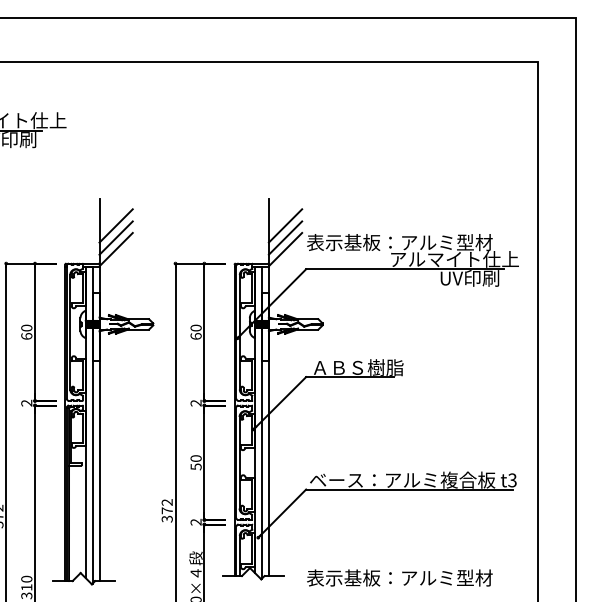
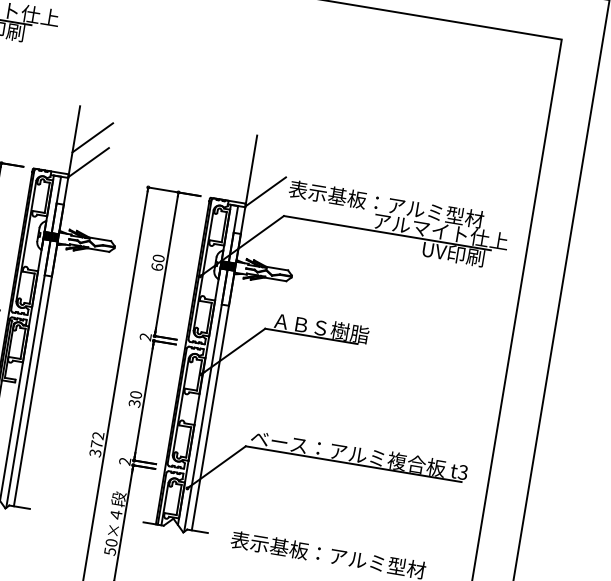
line: (285, 225) -> (269, 166), removed
line: (115, 237) -> (90, 149), removed
line: (285, 237) -> (267, 179), removed
text: (195, 466) -> (134, 403), 50 -> 30

